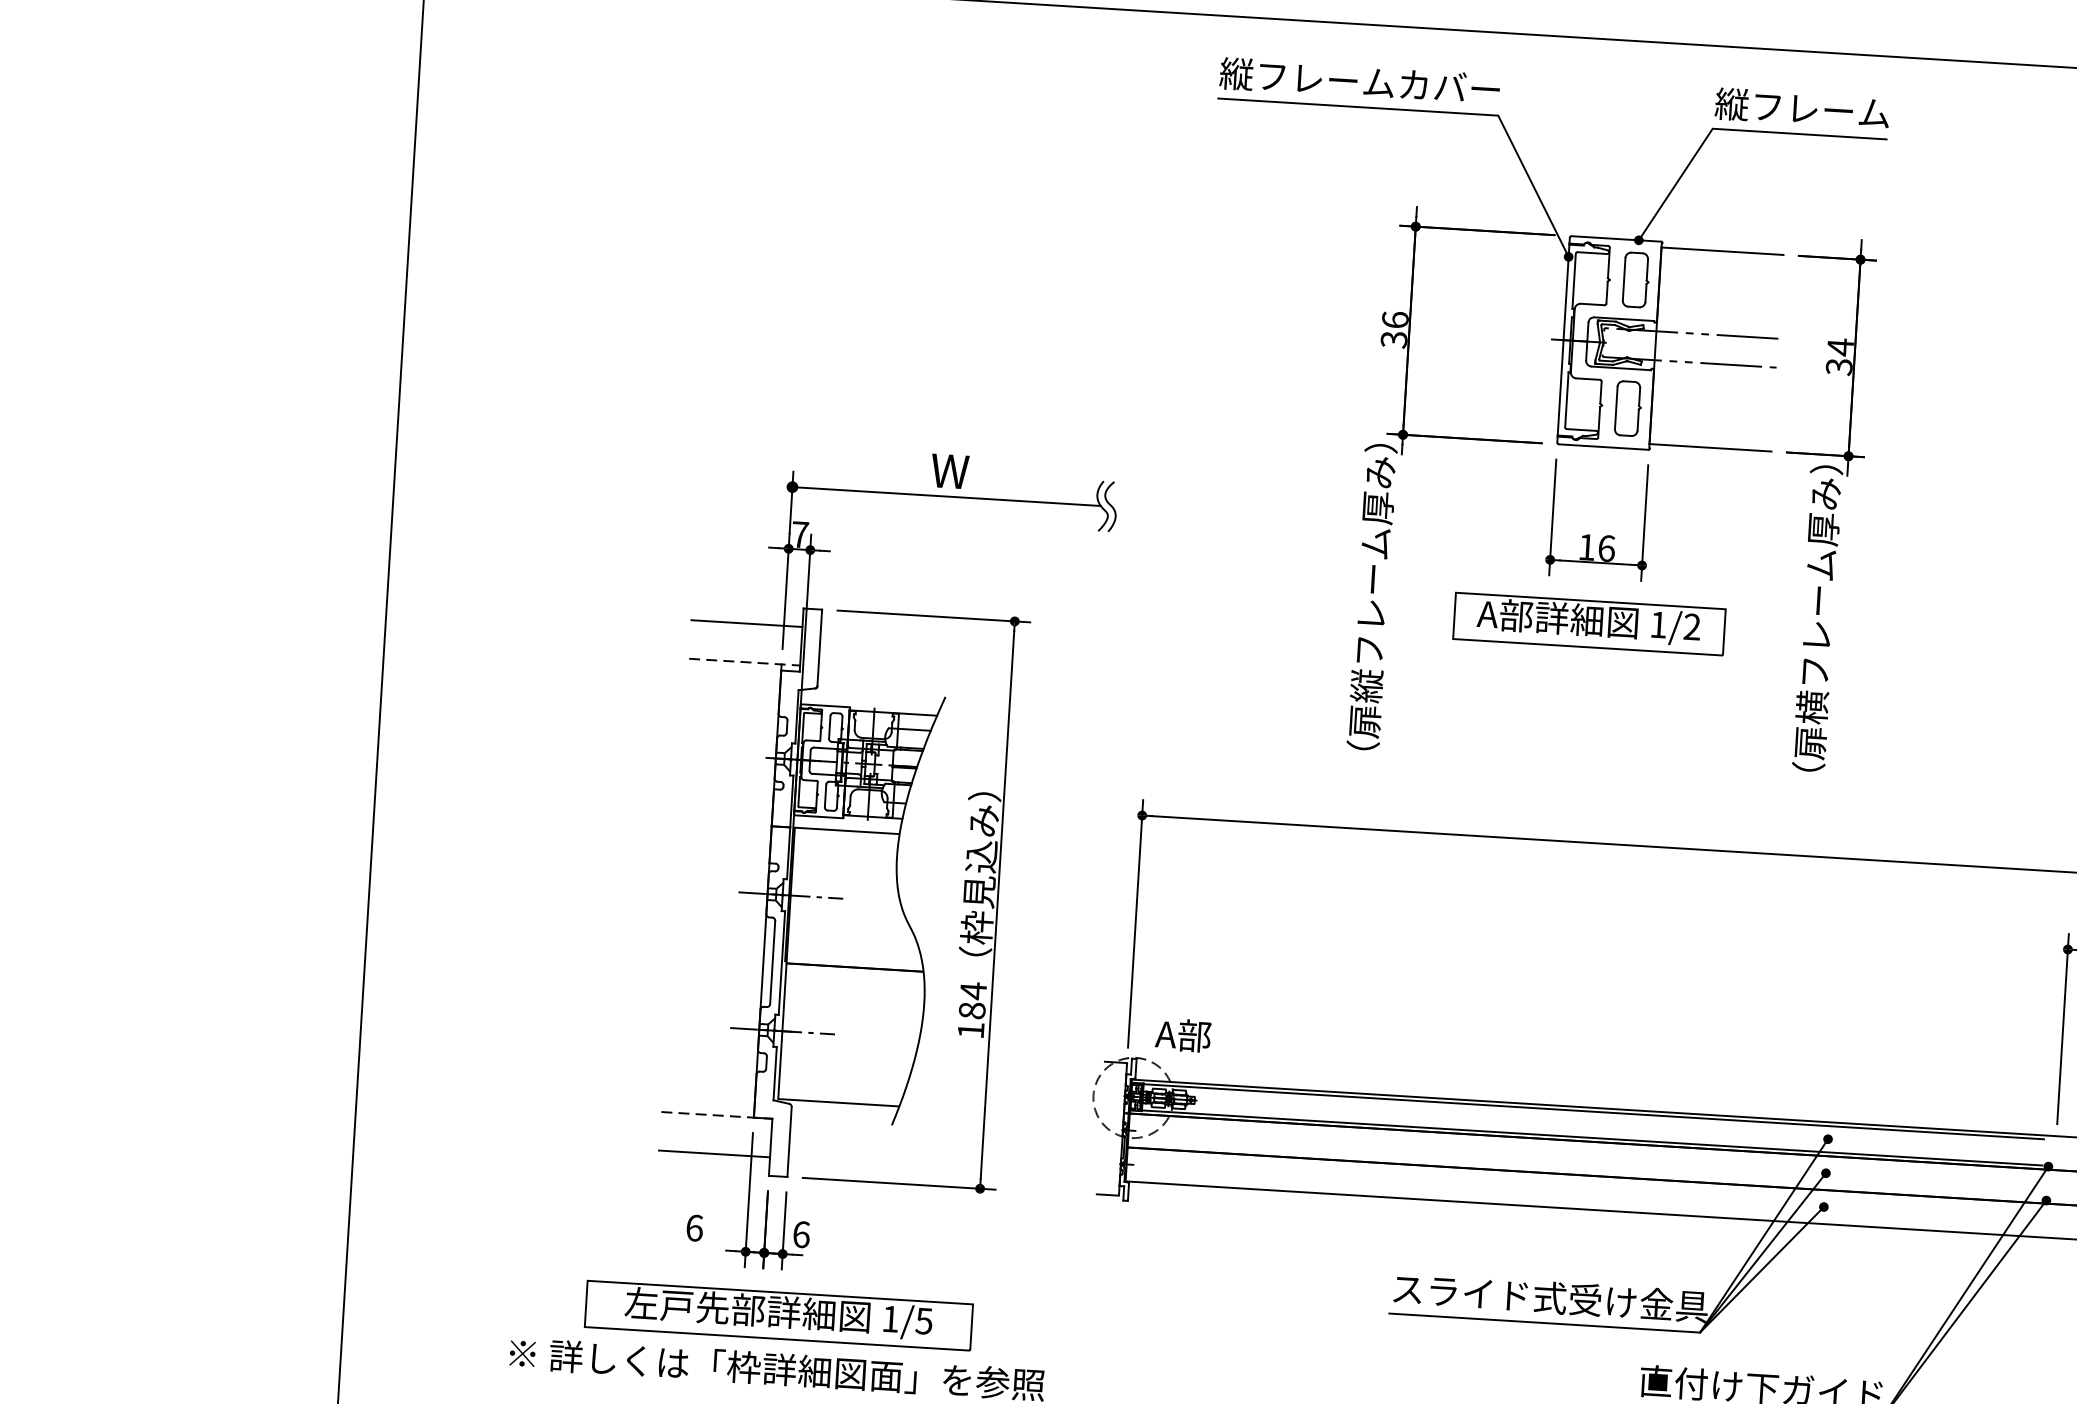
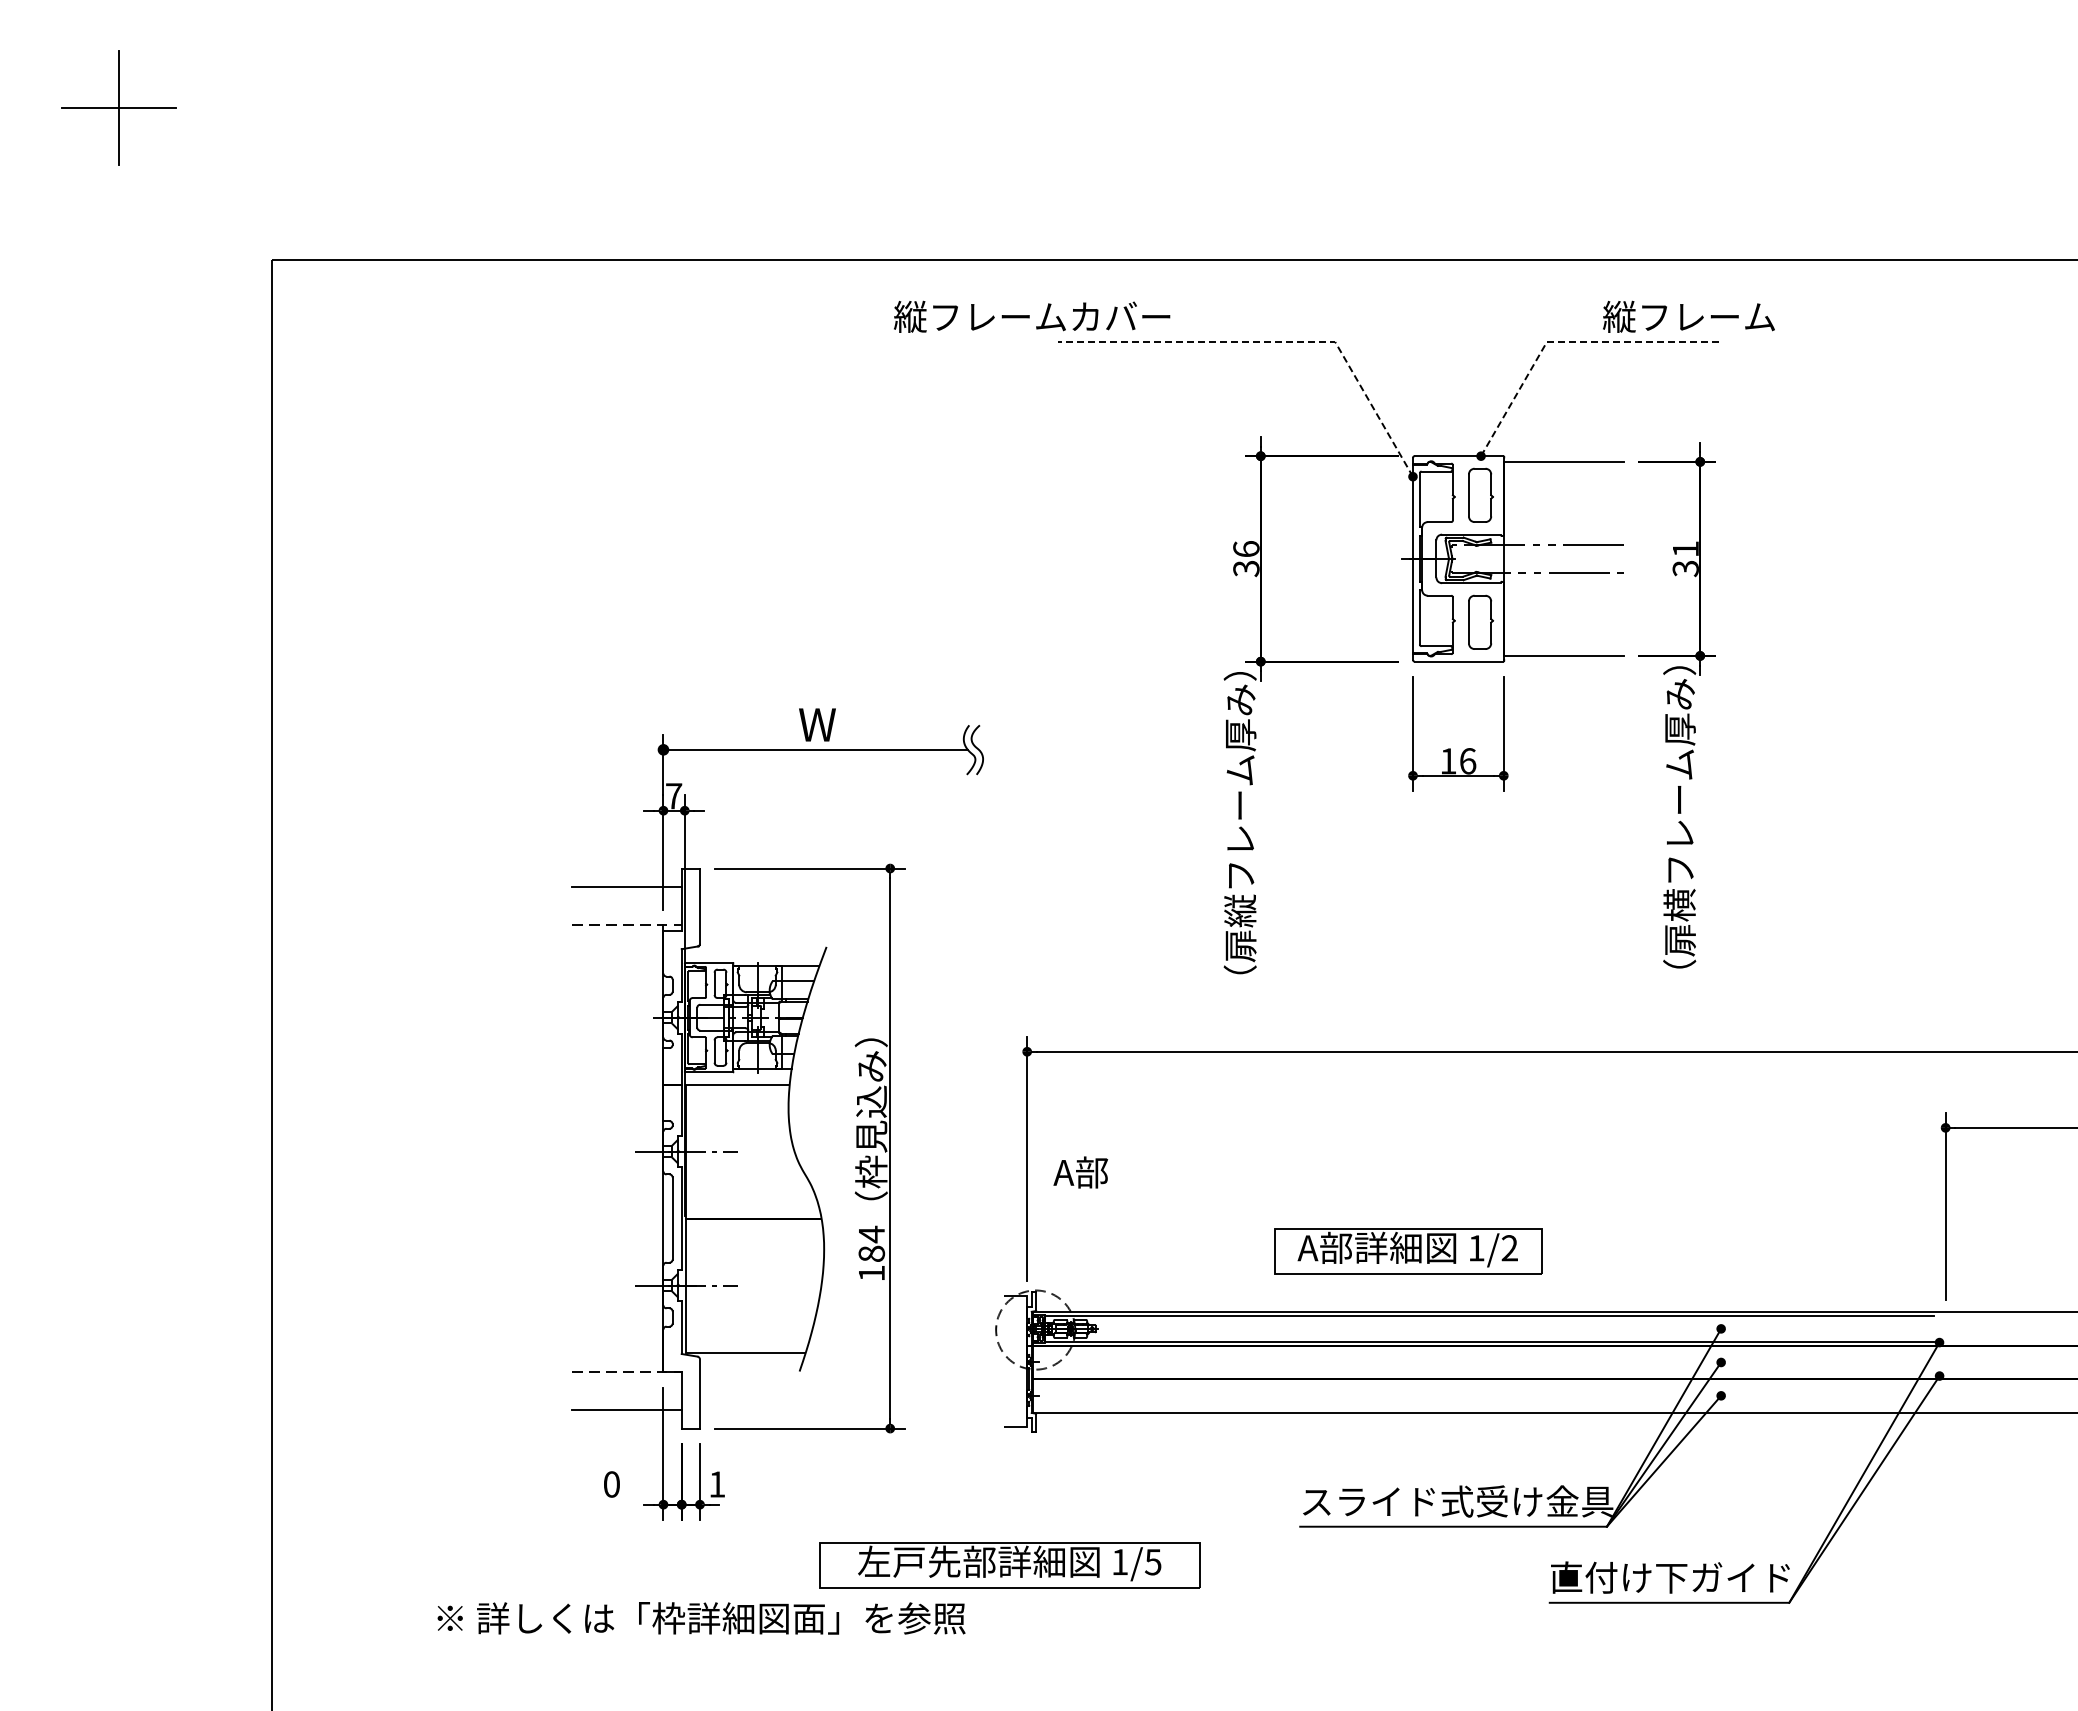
text: (1360, 81) -> (1032, 316), moved
text: (1801, 108) -> (1688, 316), moved
line: (1436, 112) -> (1274, 342), solid -> dashed
line: (1732, 130) -> (1566, 342), solid -> dashed
text: (1840, 347) -> (1685, 549), 34 -> 31
part: (1589, 623) -> (1408, 1251), moved
text: (1182, 1035) -> (1080, 1172), moved
text: (695, 1228) -> (612, 1484), 6 -> 0
text: (801, 1234) -> (717, 1484), 6 -> 1
part: (778, 1315) -> (1009, 1565), moved

